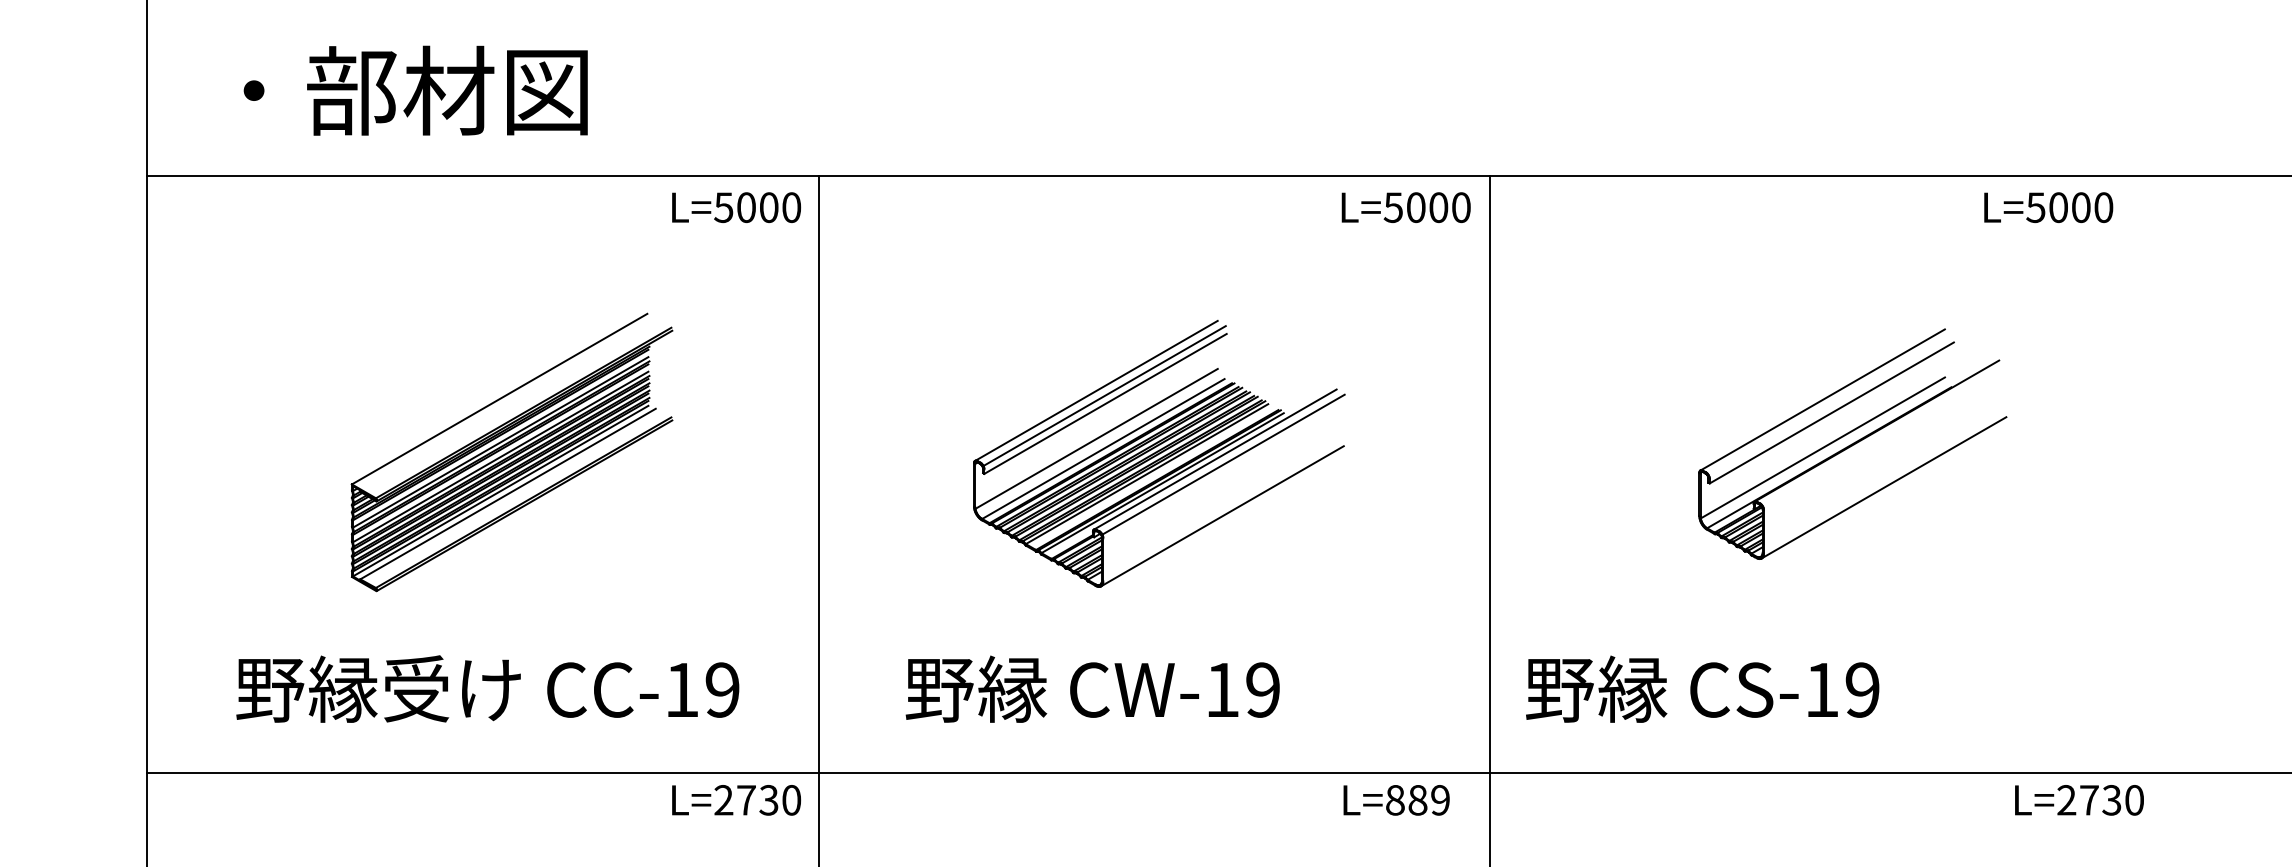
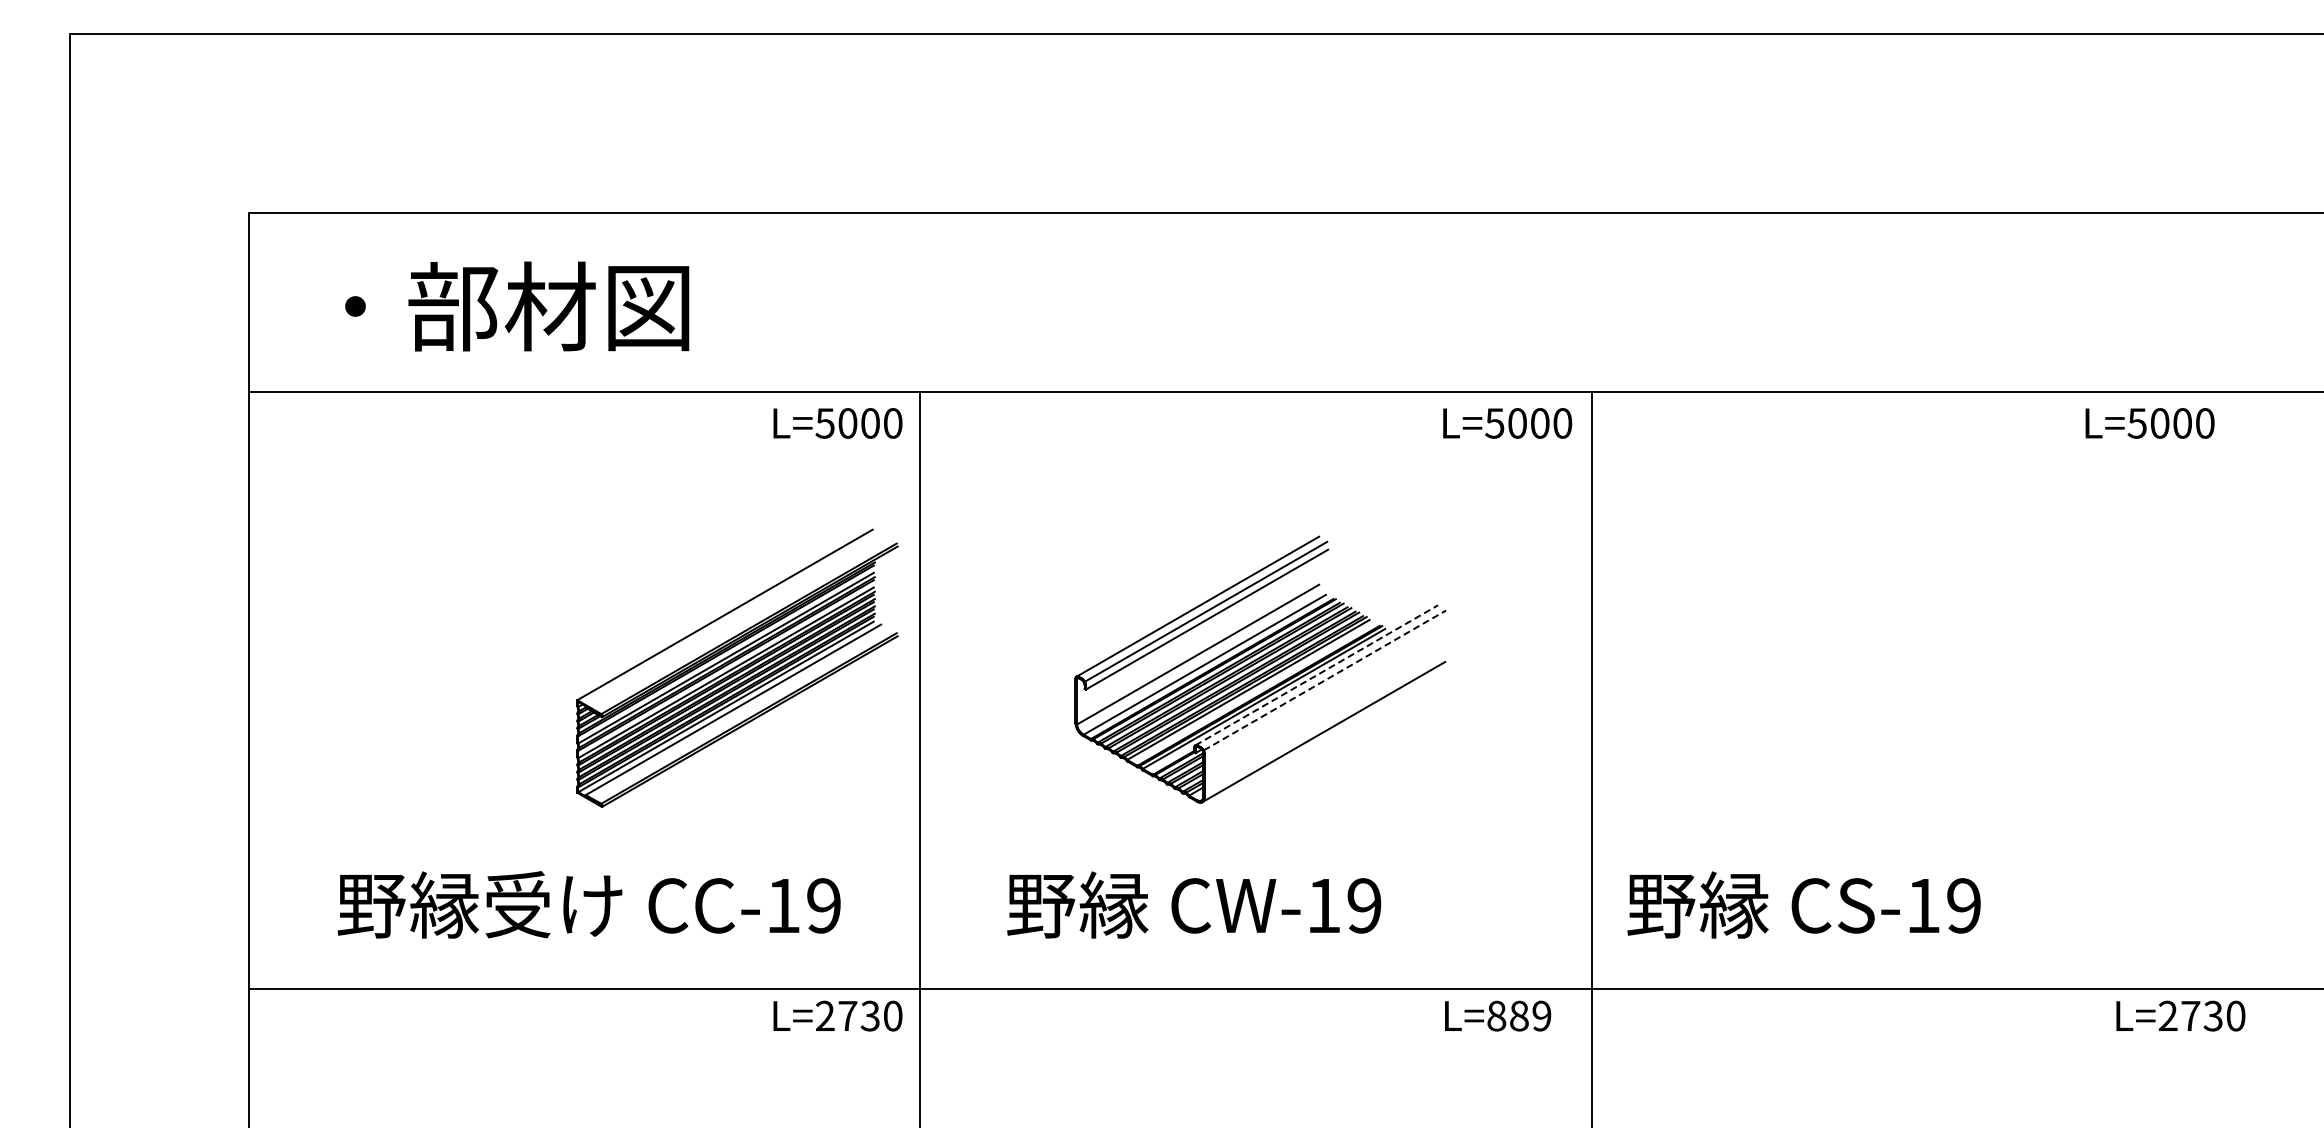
part: (1852, 443) -> (1953, 659), removed
part: (512, 451) -> (737, 667), moved
line: (1216, 459) -> (1317, 675), solid -> dashed
line: (1223, 464) -> (1324, 680), solid -> dashed

